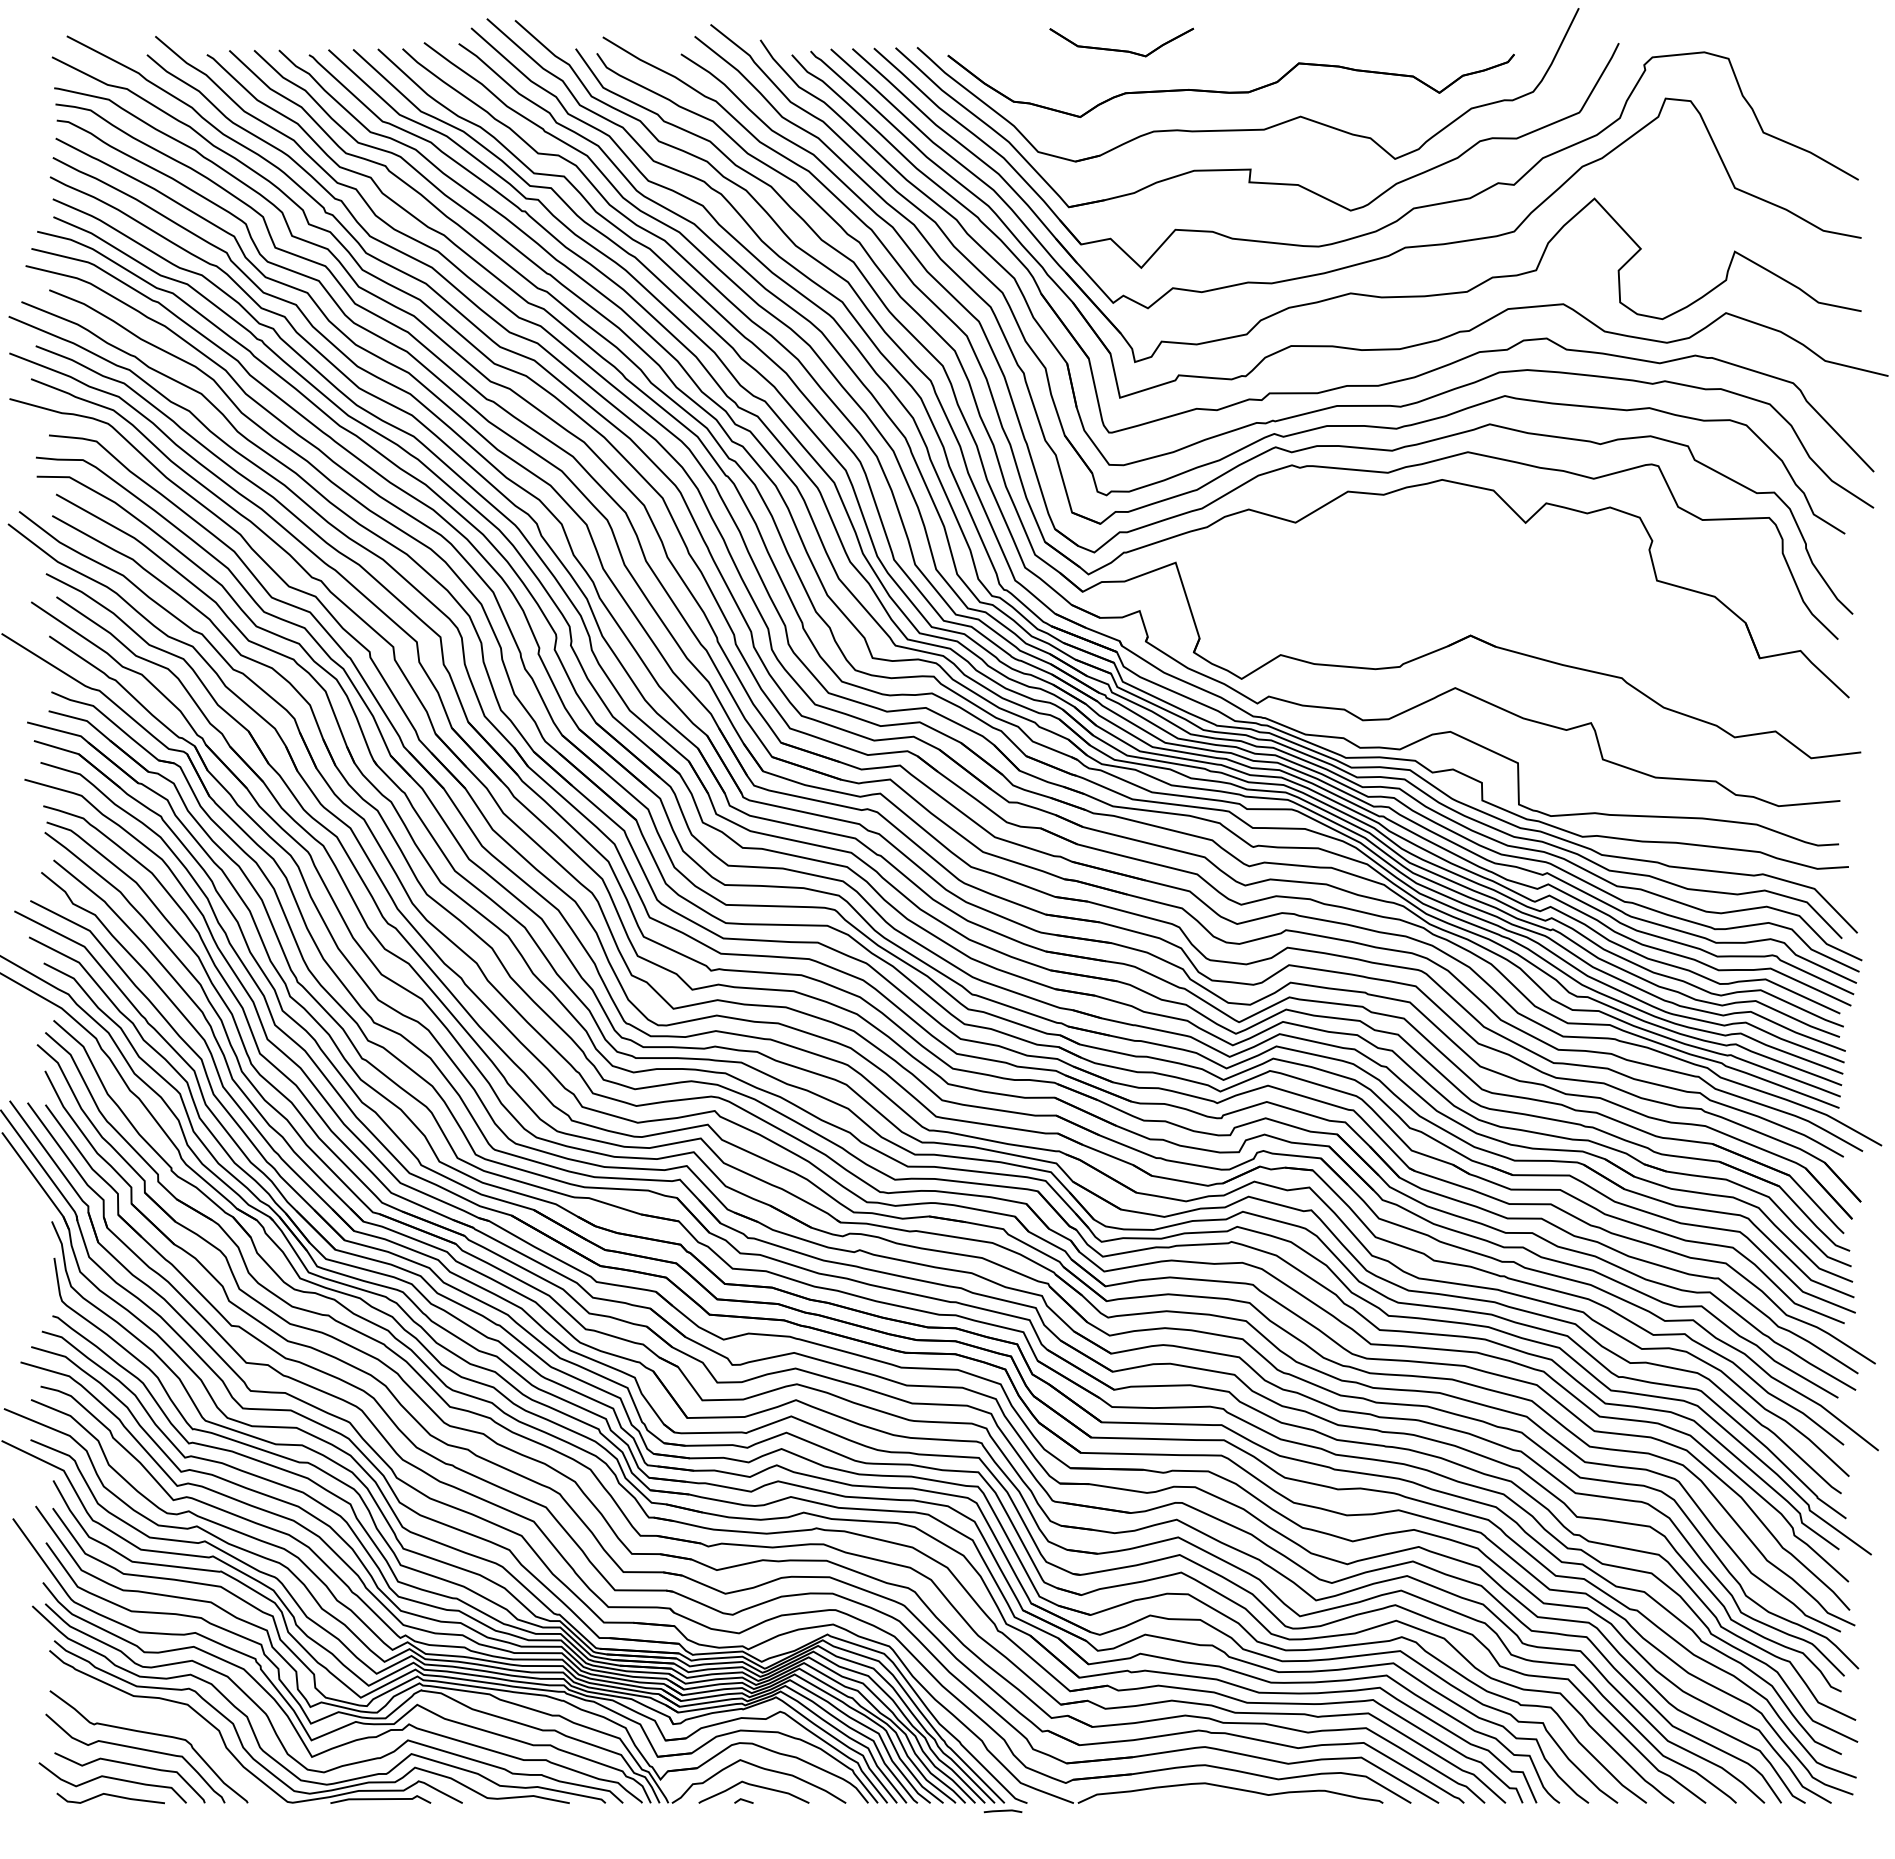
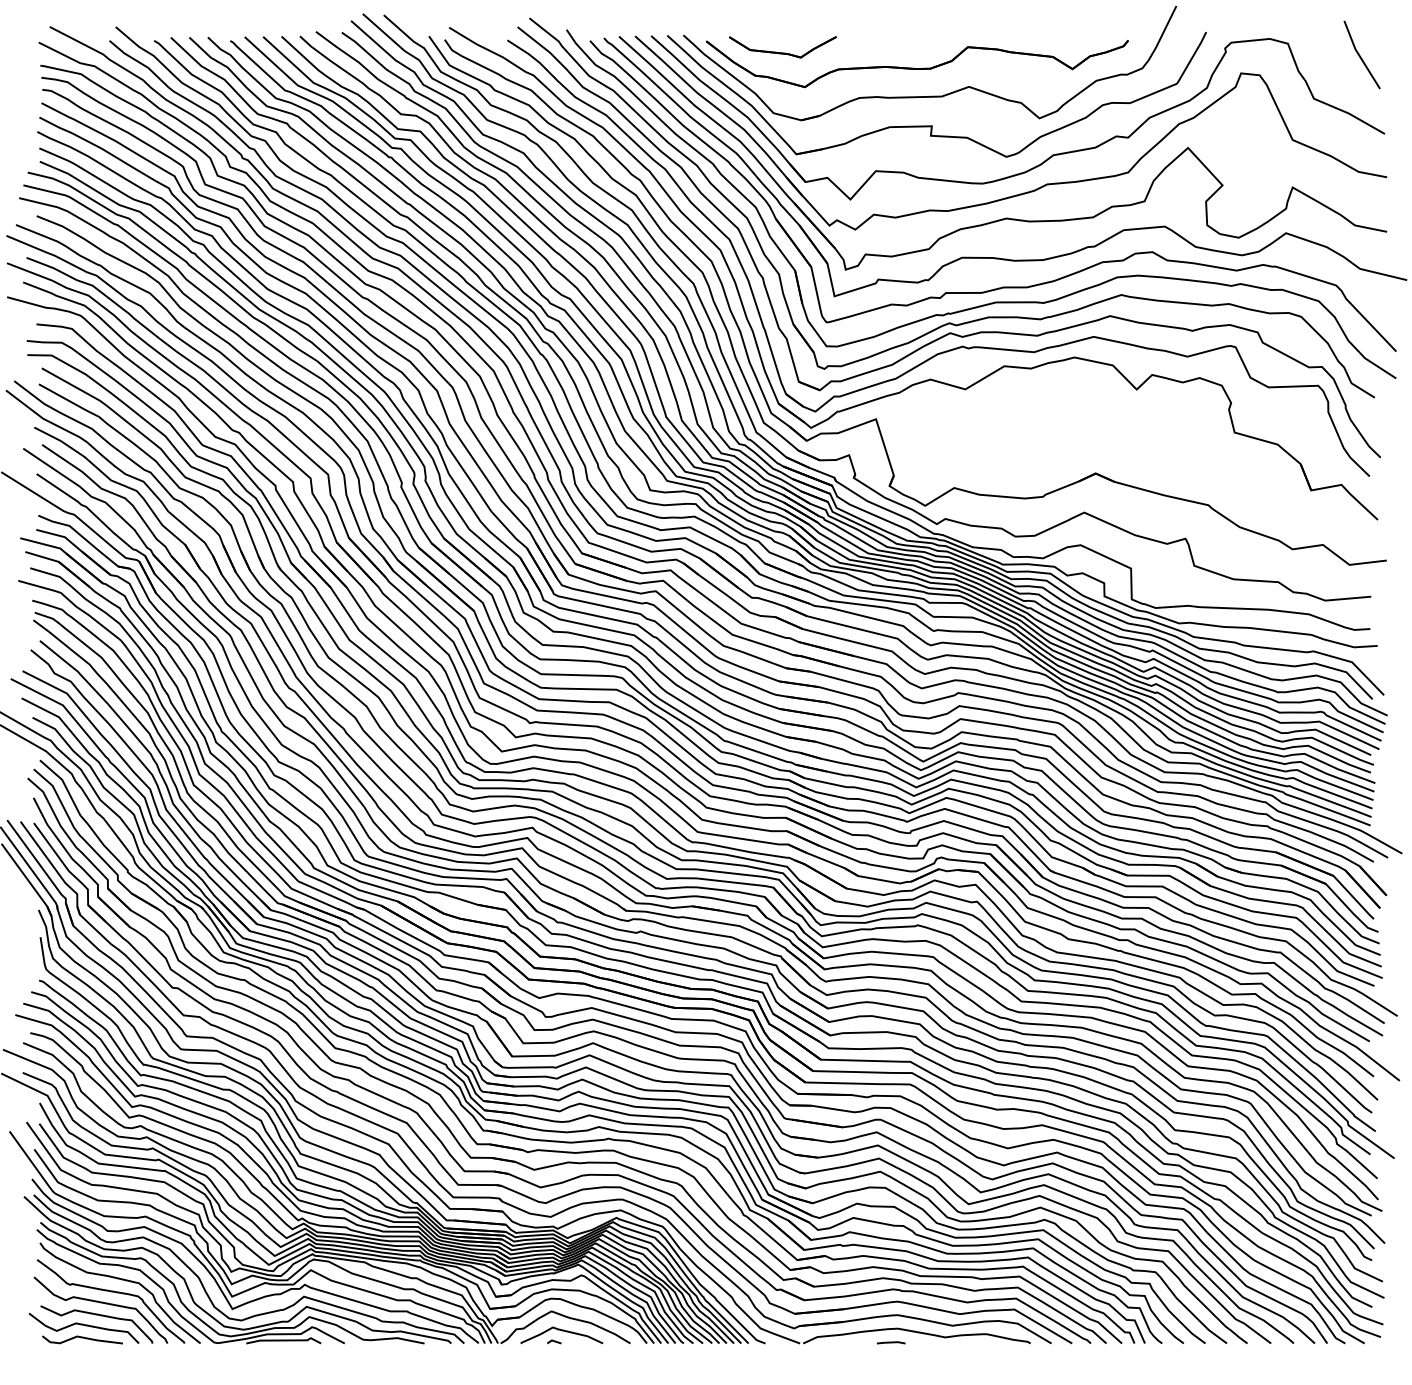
part: (1120, 49) -> (782, 52), moved
line: (1825, 74) -> (1360, 55), added
curve: (164, 1718) -> (122, 1280), added
line: (1002, 1811) -> (890, 1342), moved

